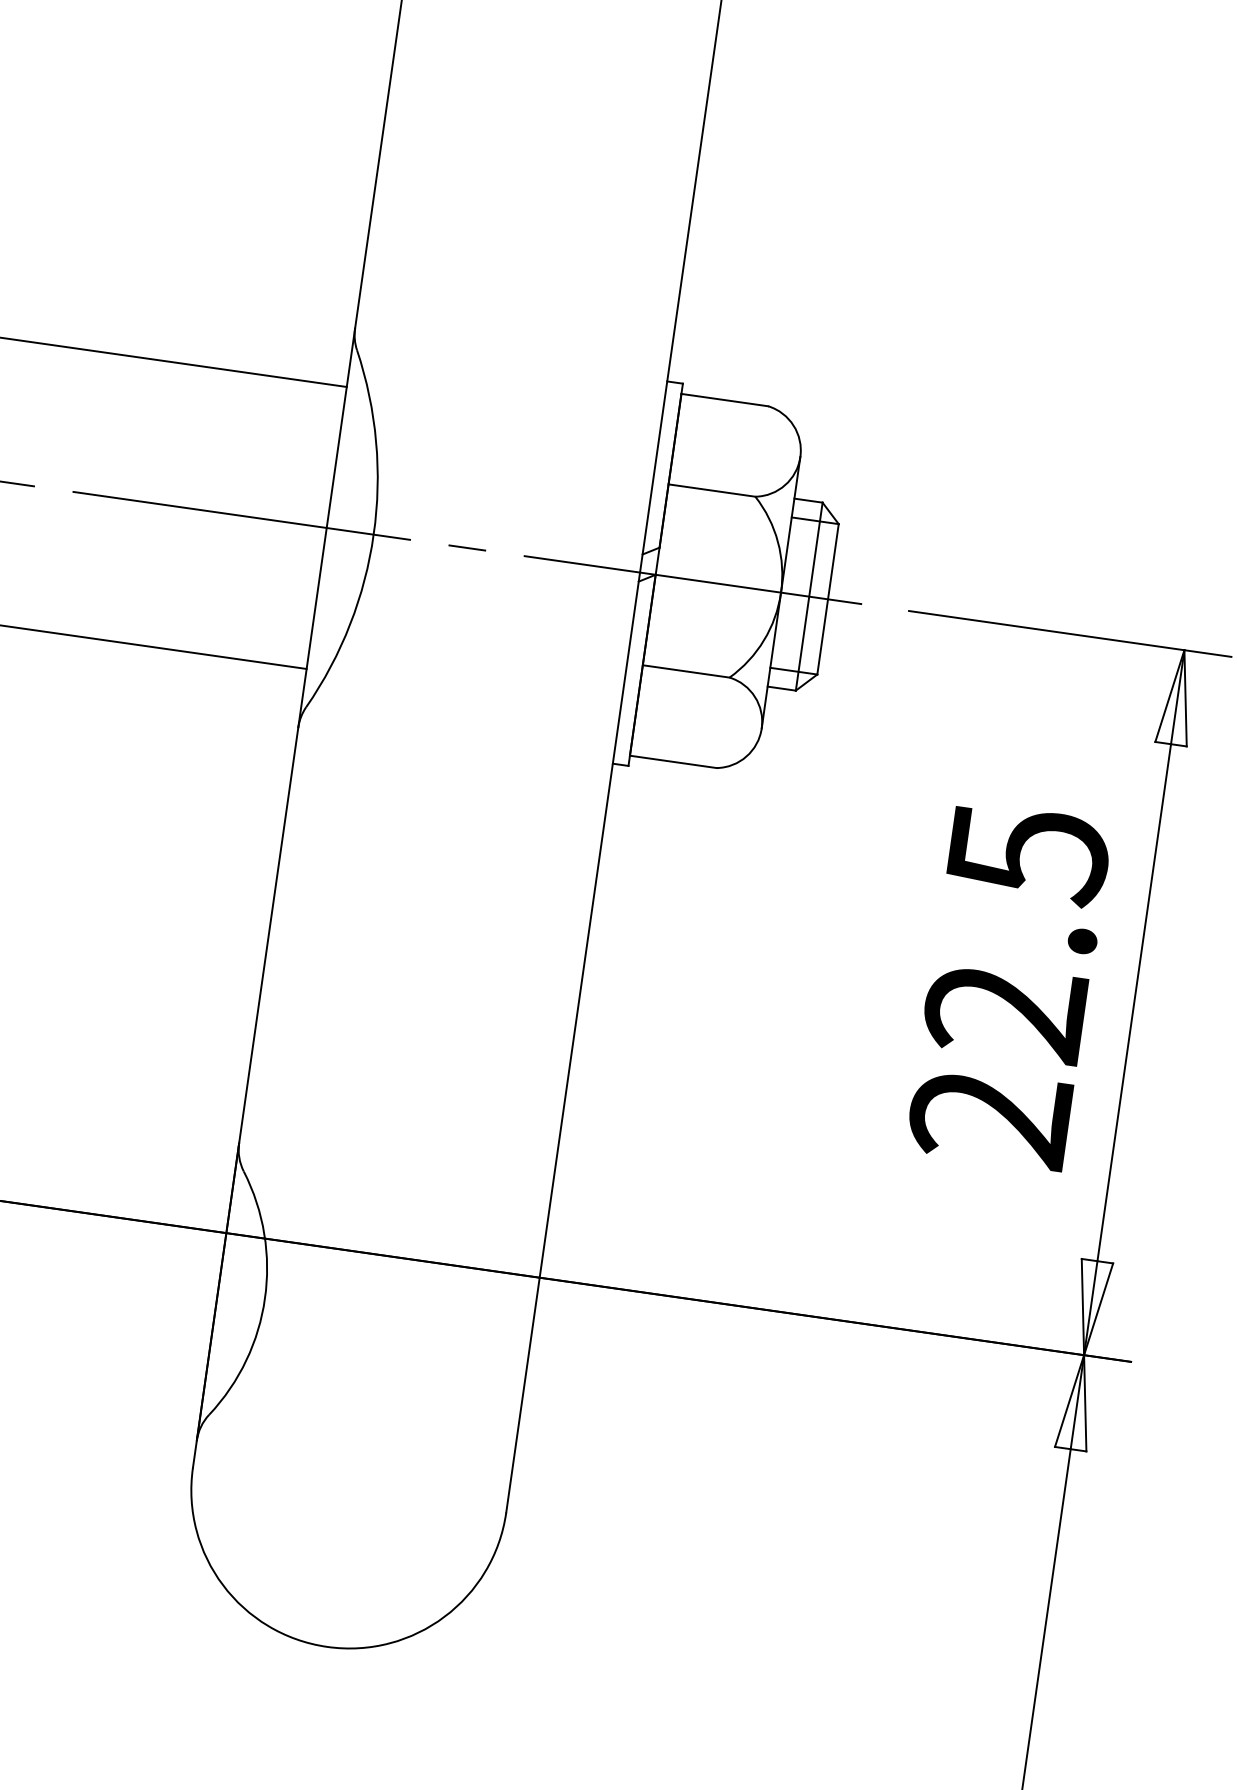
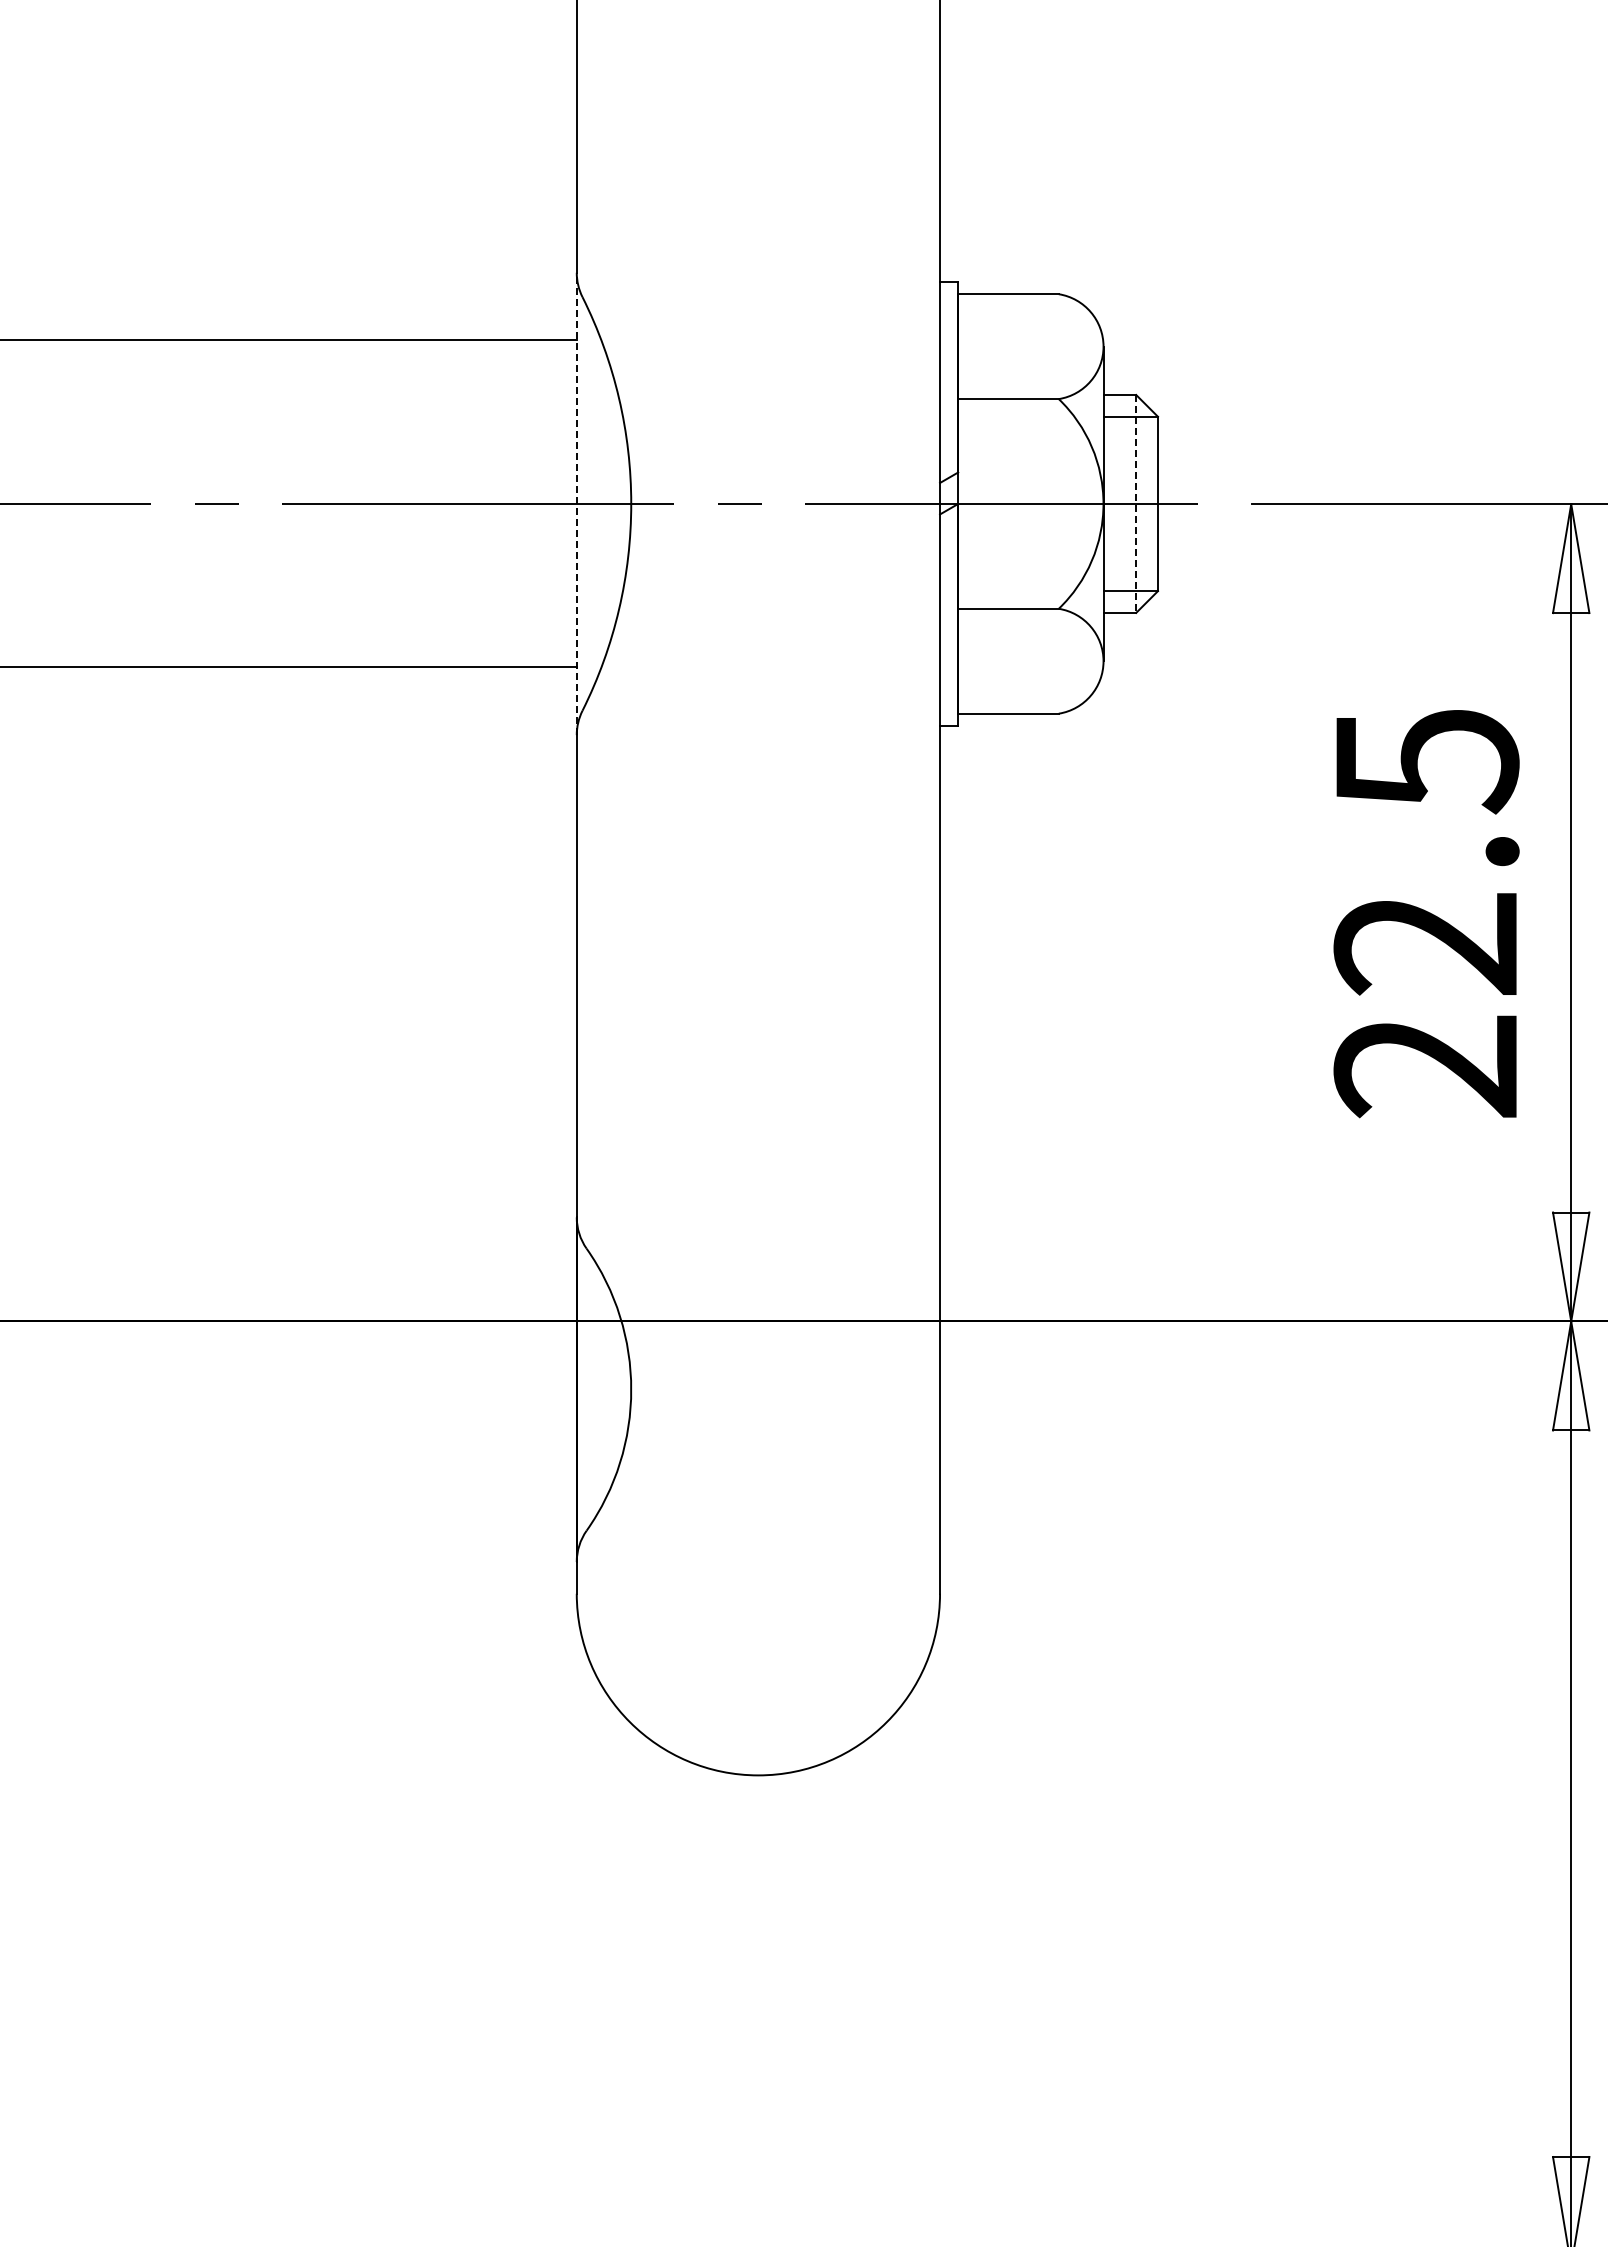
line: (326, 527) -> (576, 503), solid -> dashed
line: (809, 596) -> (1136, 503), solid -> dashed

